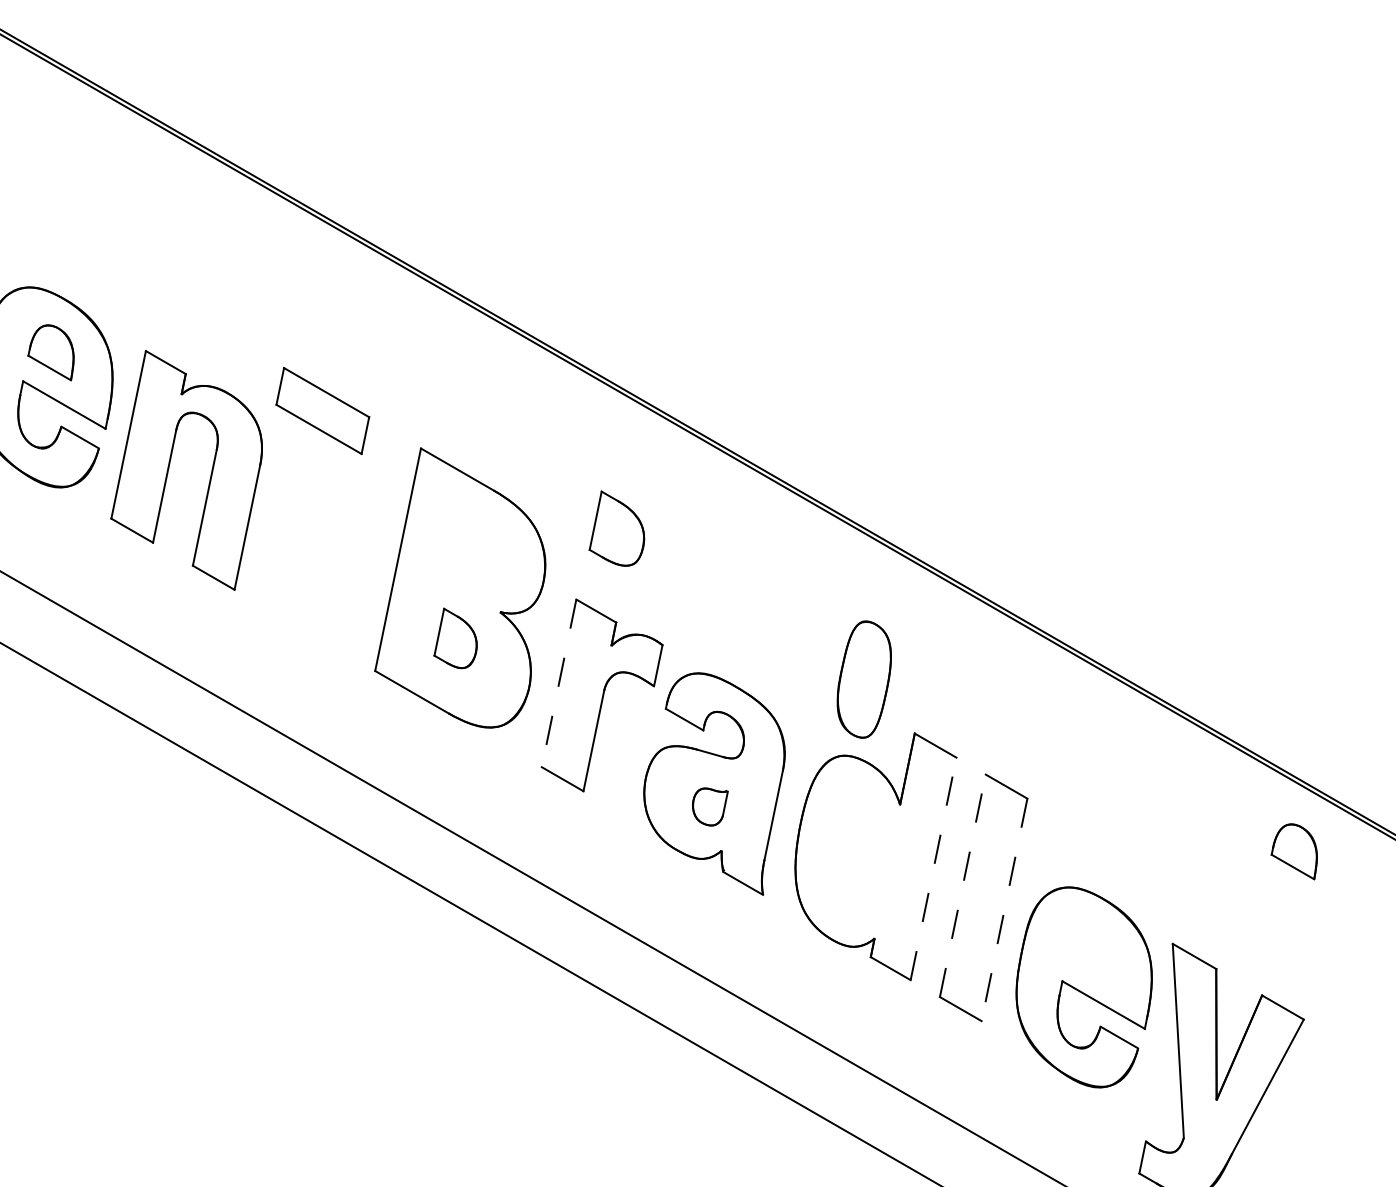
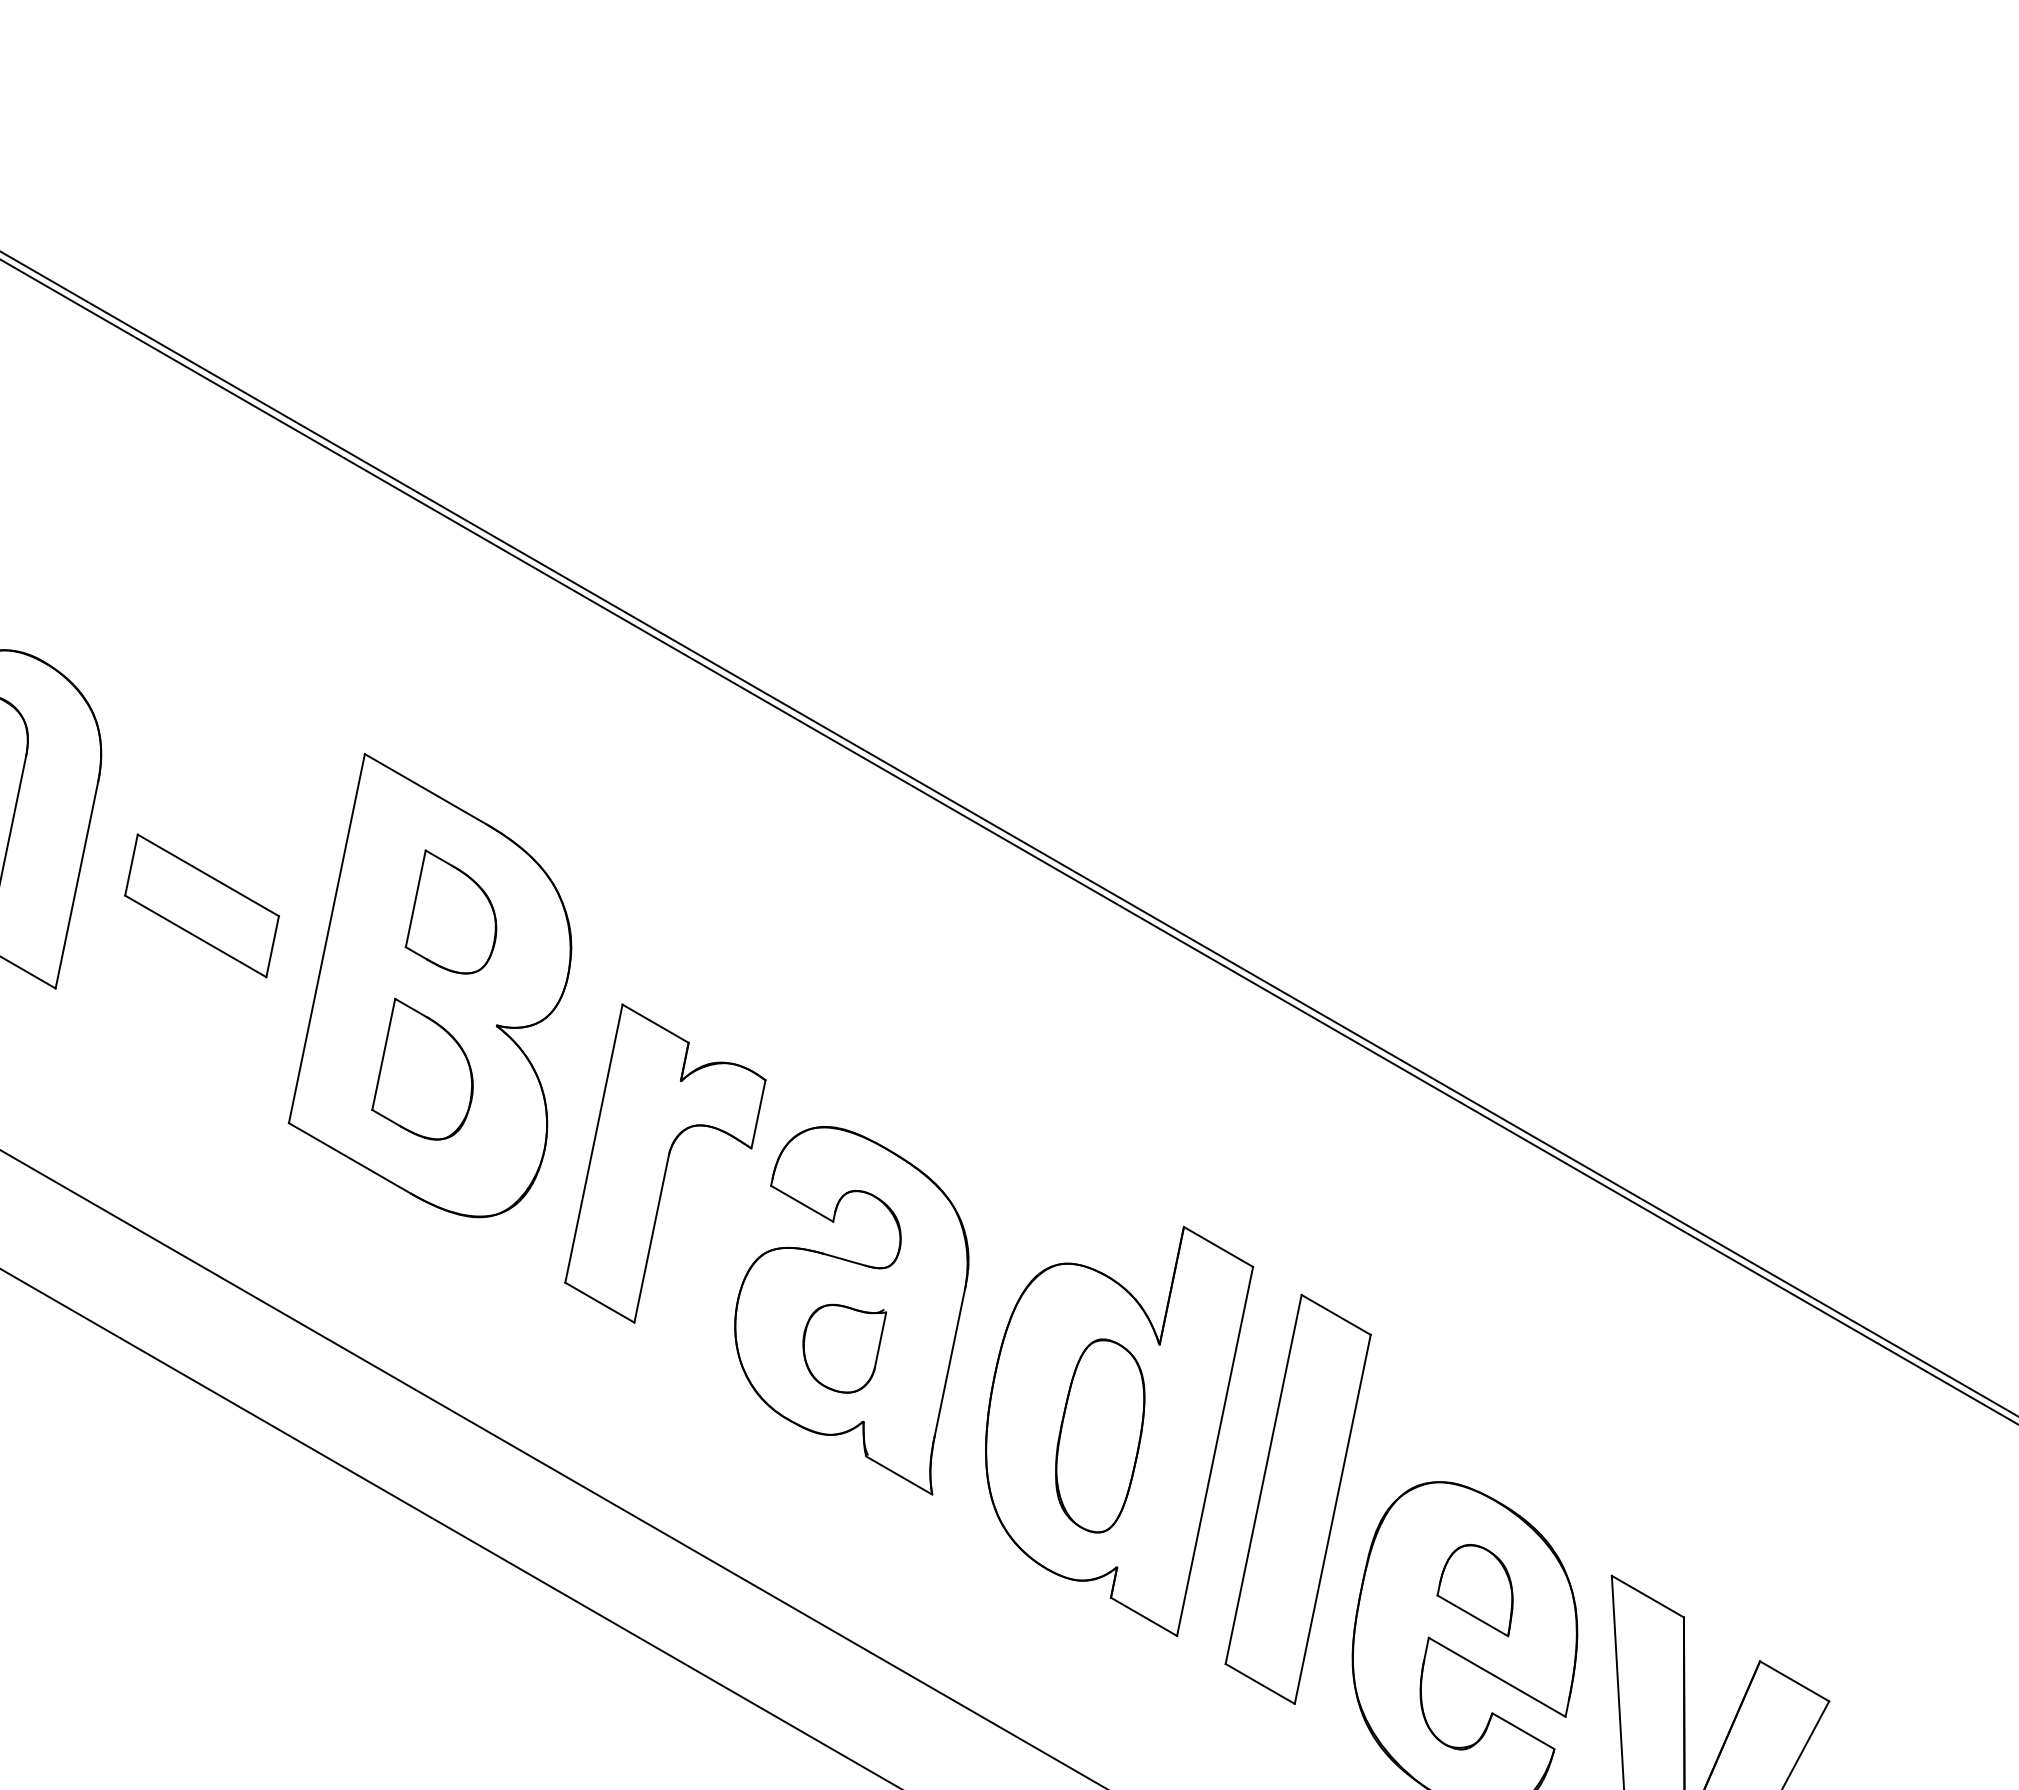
part: (322, 410) -> (201, 905), moved
part: (616, 528) -> (450, 911), moved
part: (455, 638) -> (422, 1069), size x1.43
part: (863, 679) -> (1098, 1435), moved
line: (559, 683) -> (594, 1143), dashed -> solid
part: (710, 806) -> (845, 1347), size x1.43
part: (1293, 851) -> (1473, 1590), moved
line: (933, 868) -> (1214, 1450), dashed -> solid
line: (962, 885) -> (1263, 1478), dashed -> solid
line: (1004, 909) -> (1332, 1518), dashed -> solid

